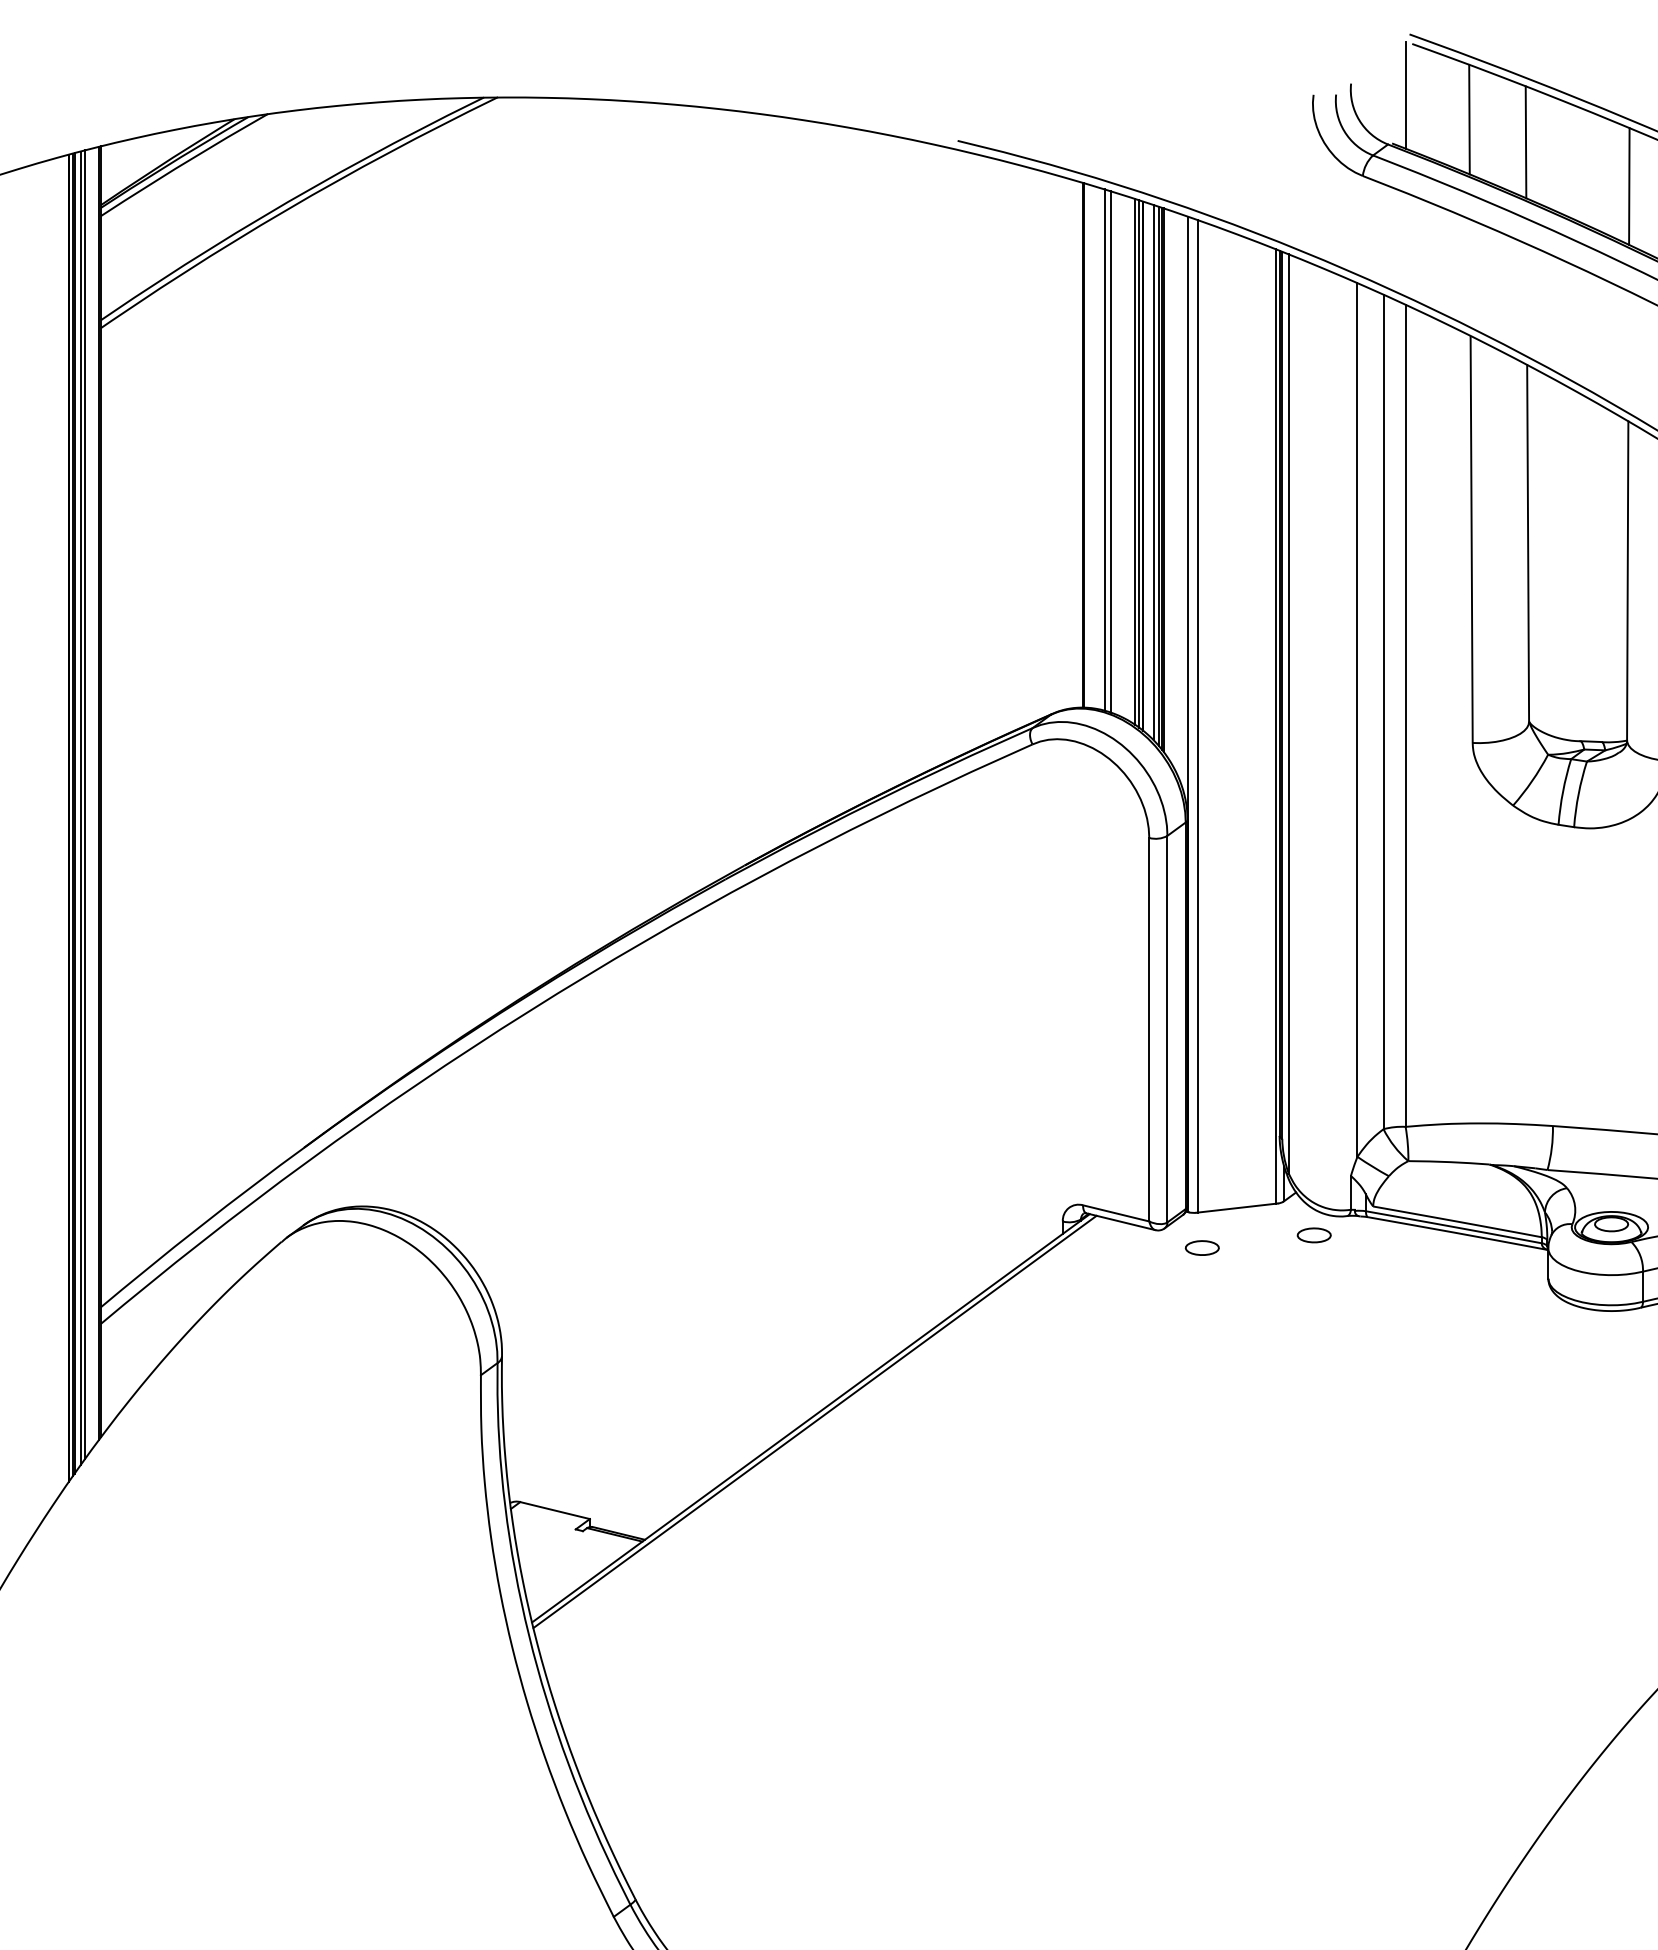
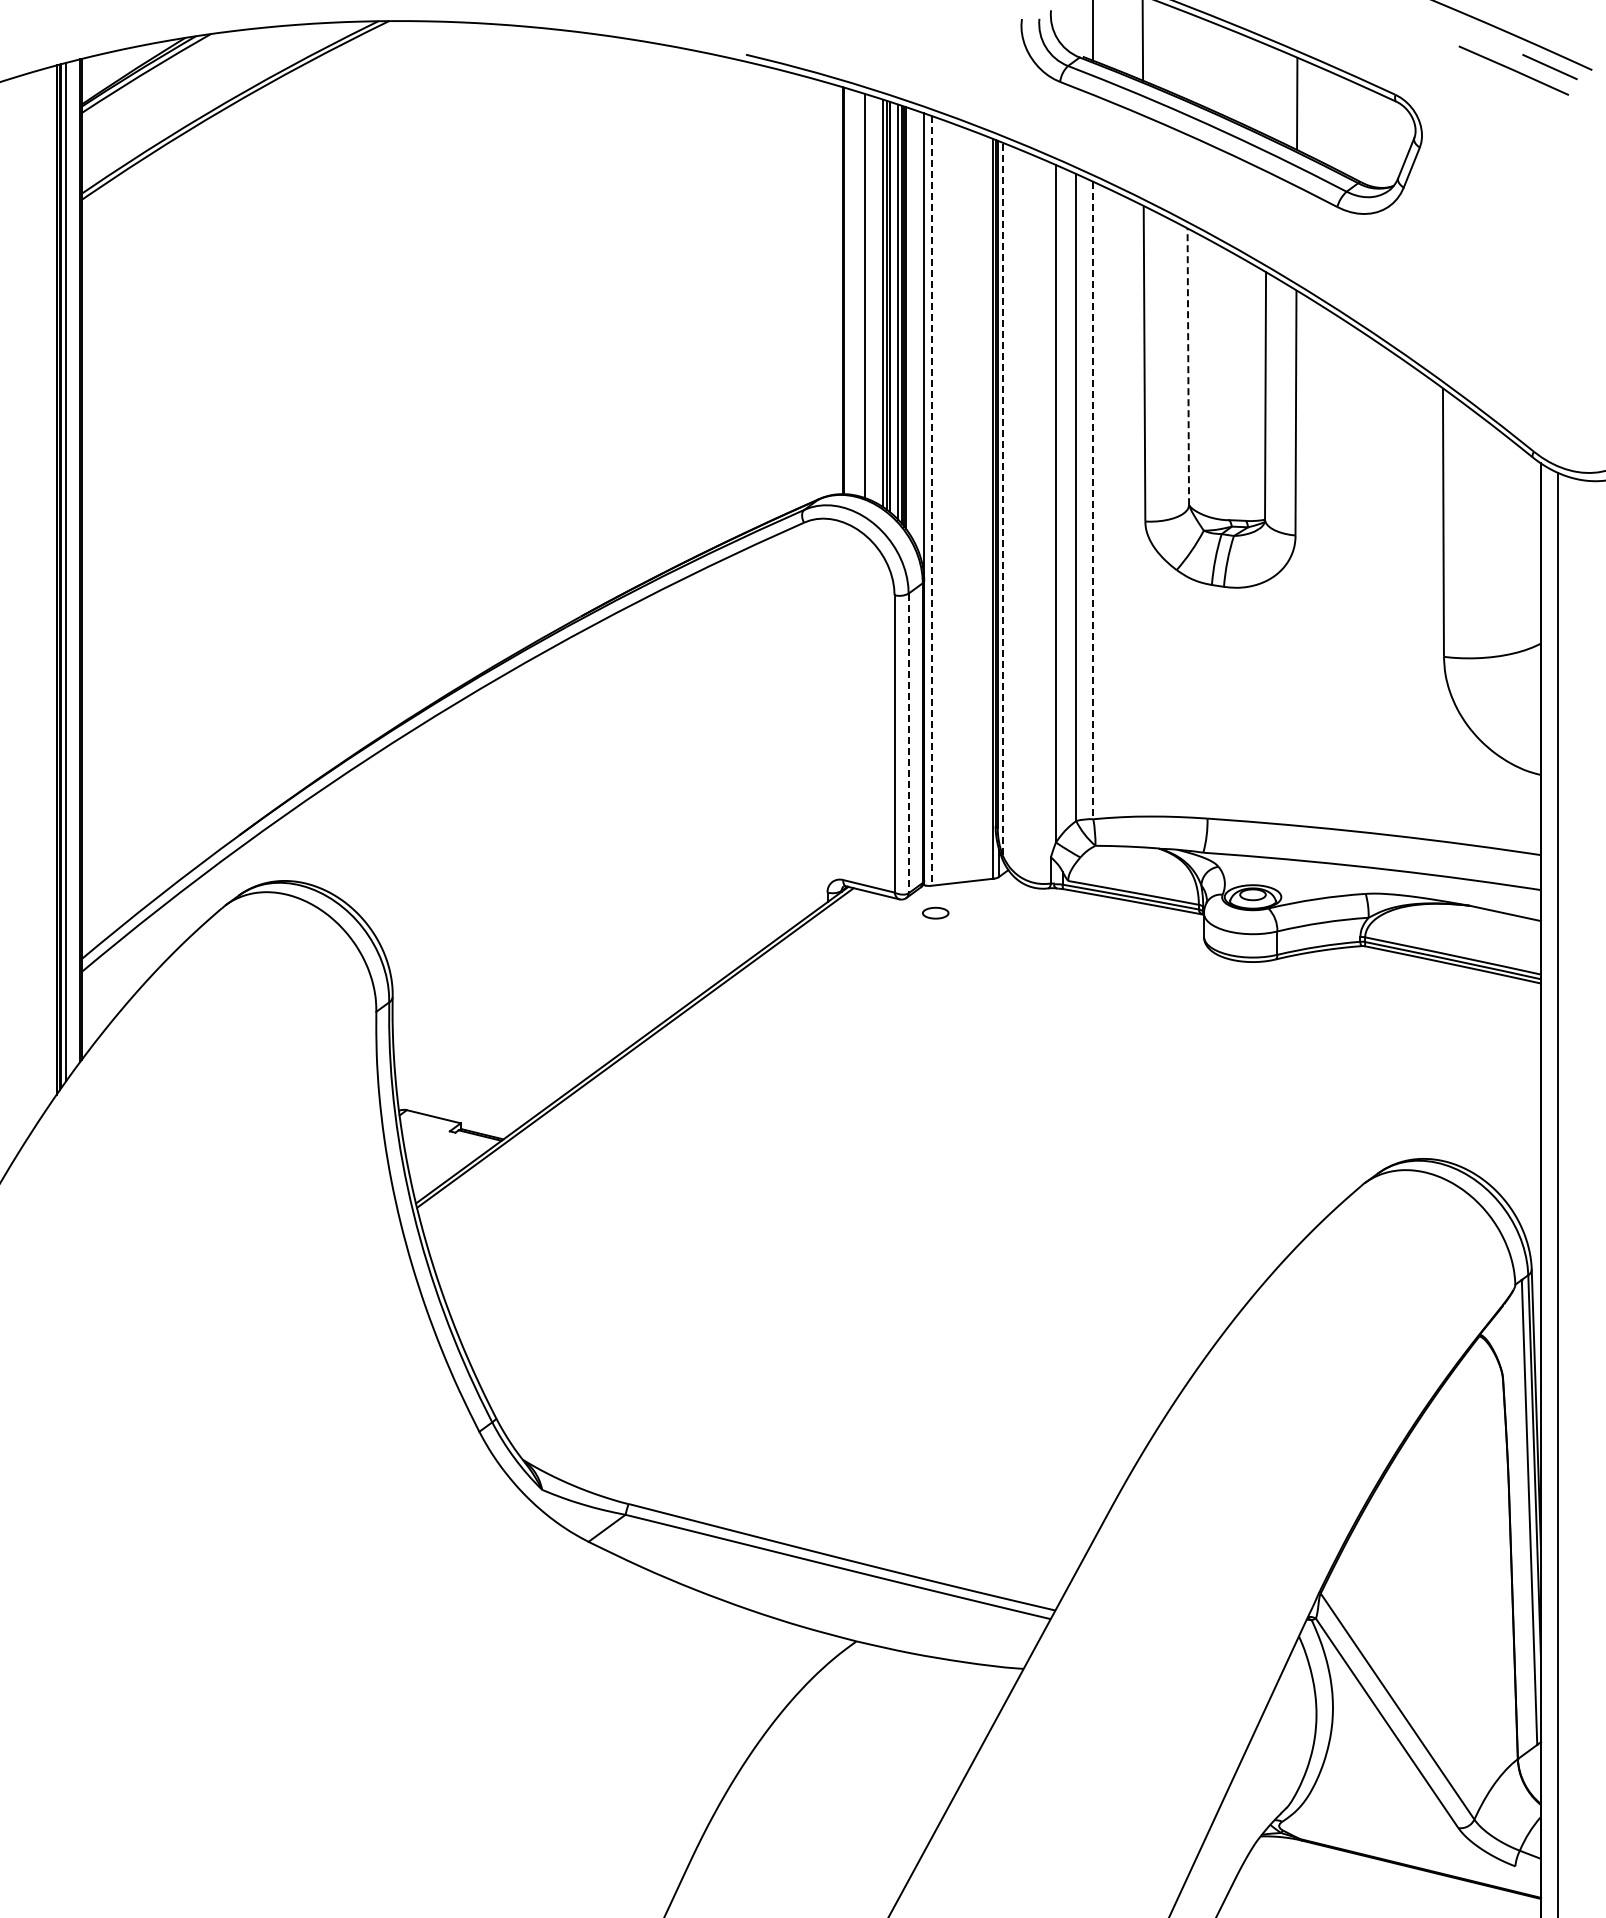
line: (1525, 141) -> (1186, 55), removed
line: (1628, 185) -> (1266, 89), removed
line: (1104, 450) -> (859, 294), removed
line: (1528, 542) -> (1188, 366), solid -> dashed
line: (1288, 713) -> (1002, 498), solid -> dashed
line: (1198, 715) -> (932, 500), solid -> dashed
line: (1405, 715) -> (1093, 500), solid -> dashed
line: (85, 804) -> (69, 569), removed
line: (1167, 1029) -> (908, 743), solid -> dashed
part: (1314, 1235) -> (1022, 903), removed

